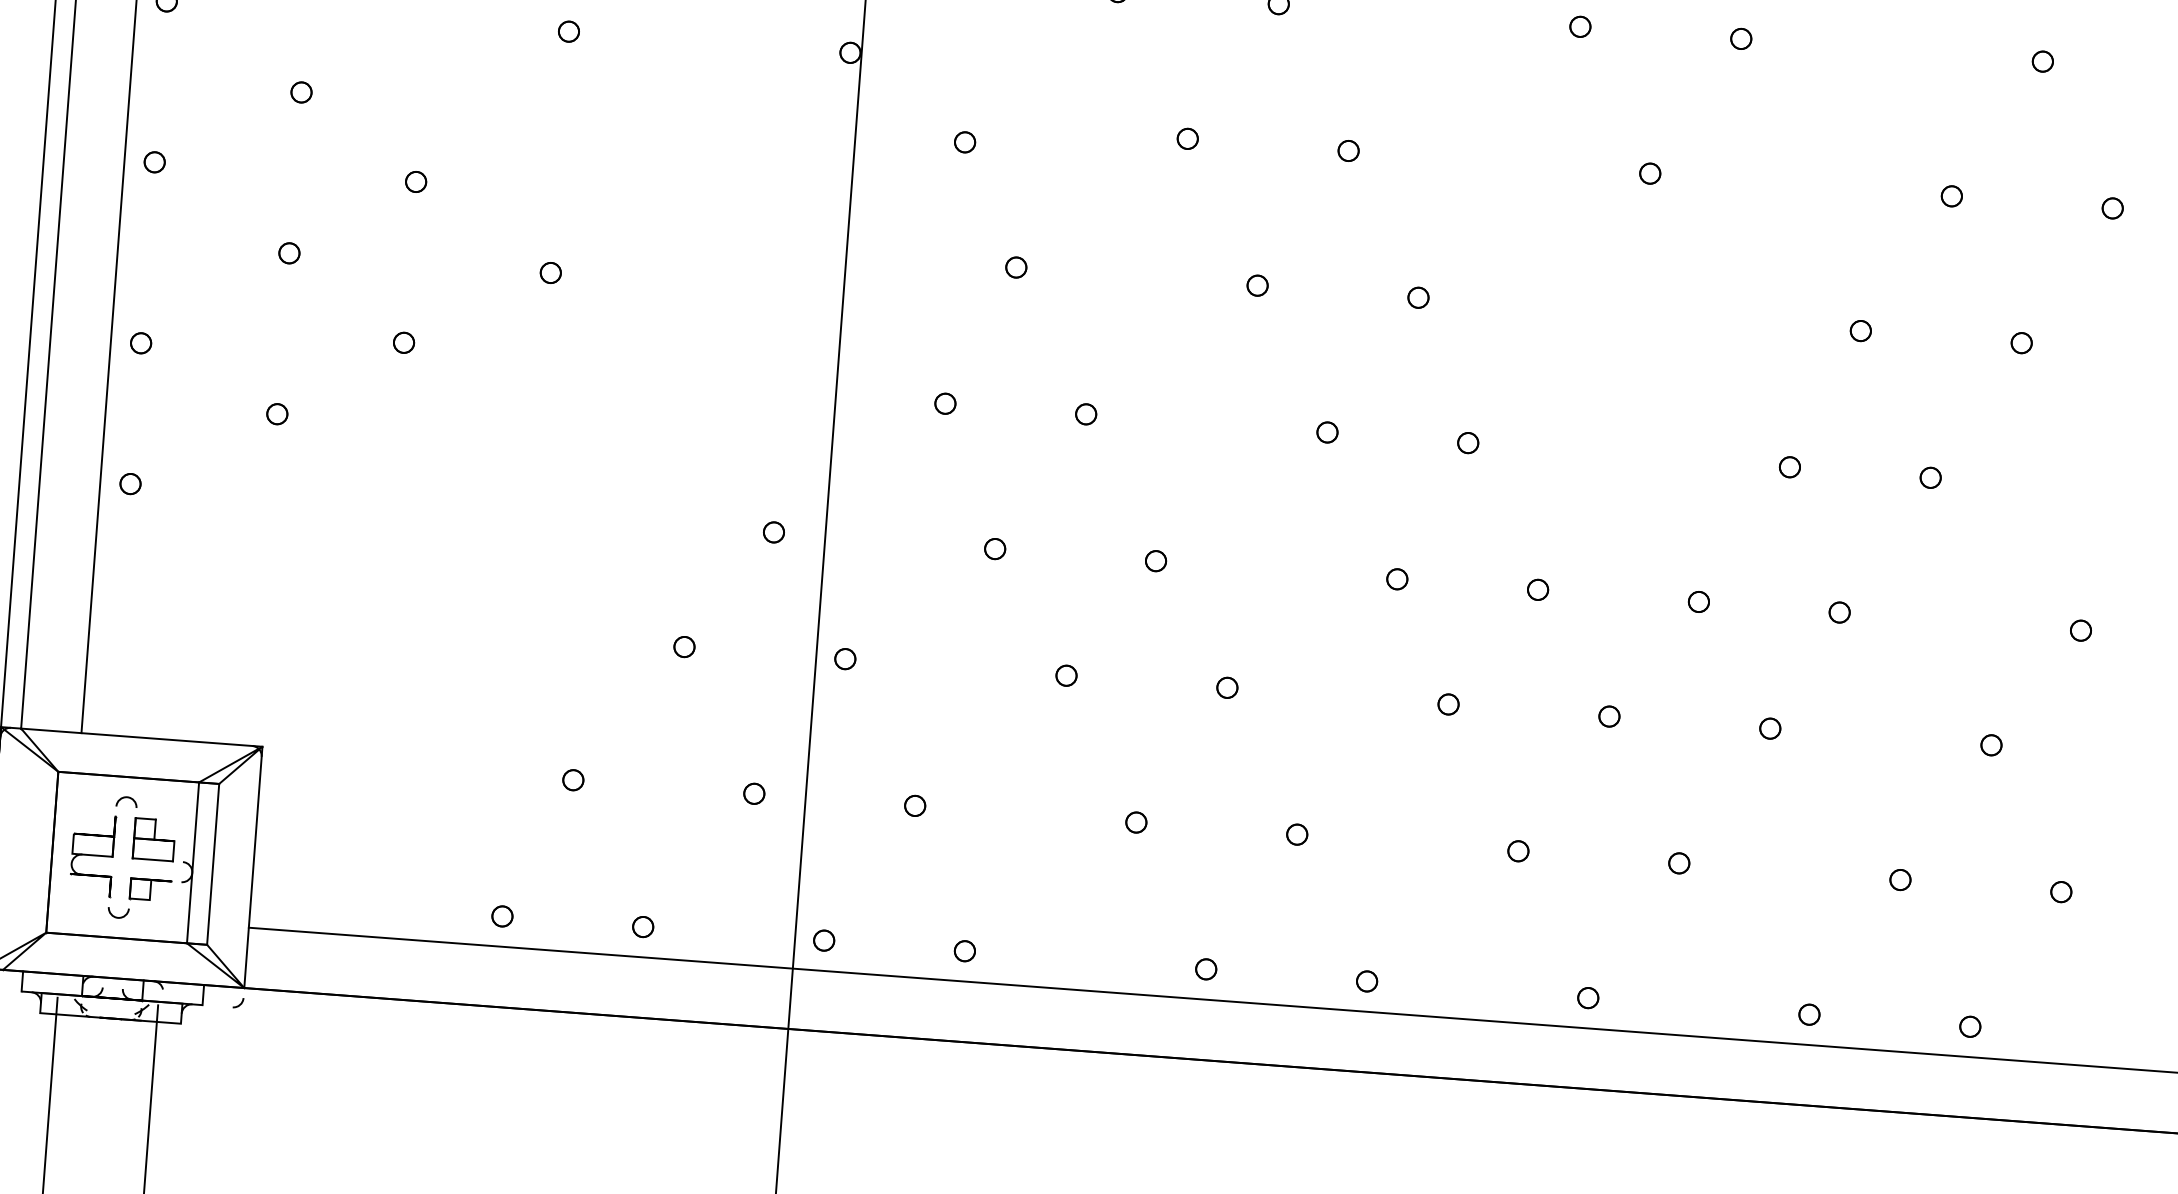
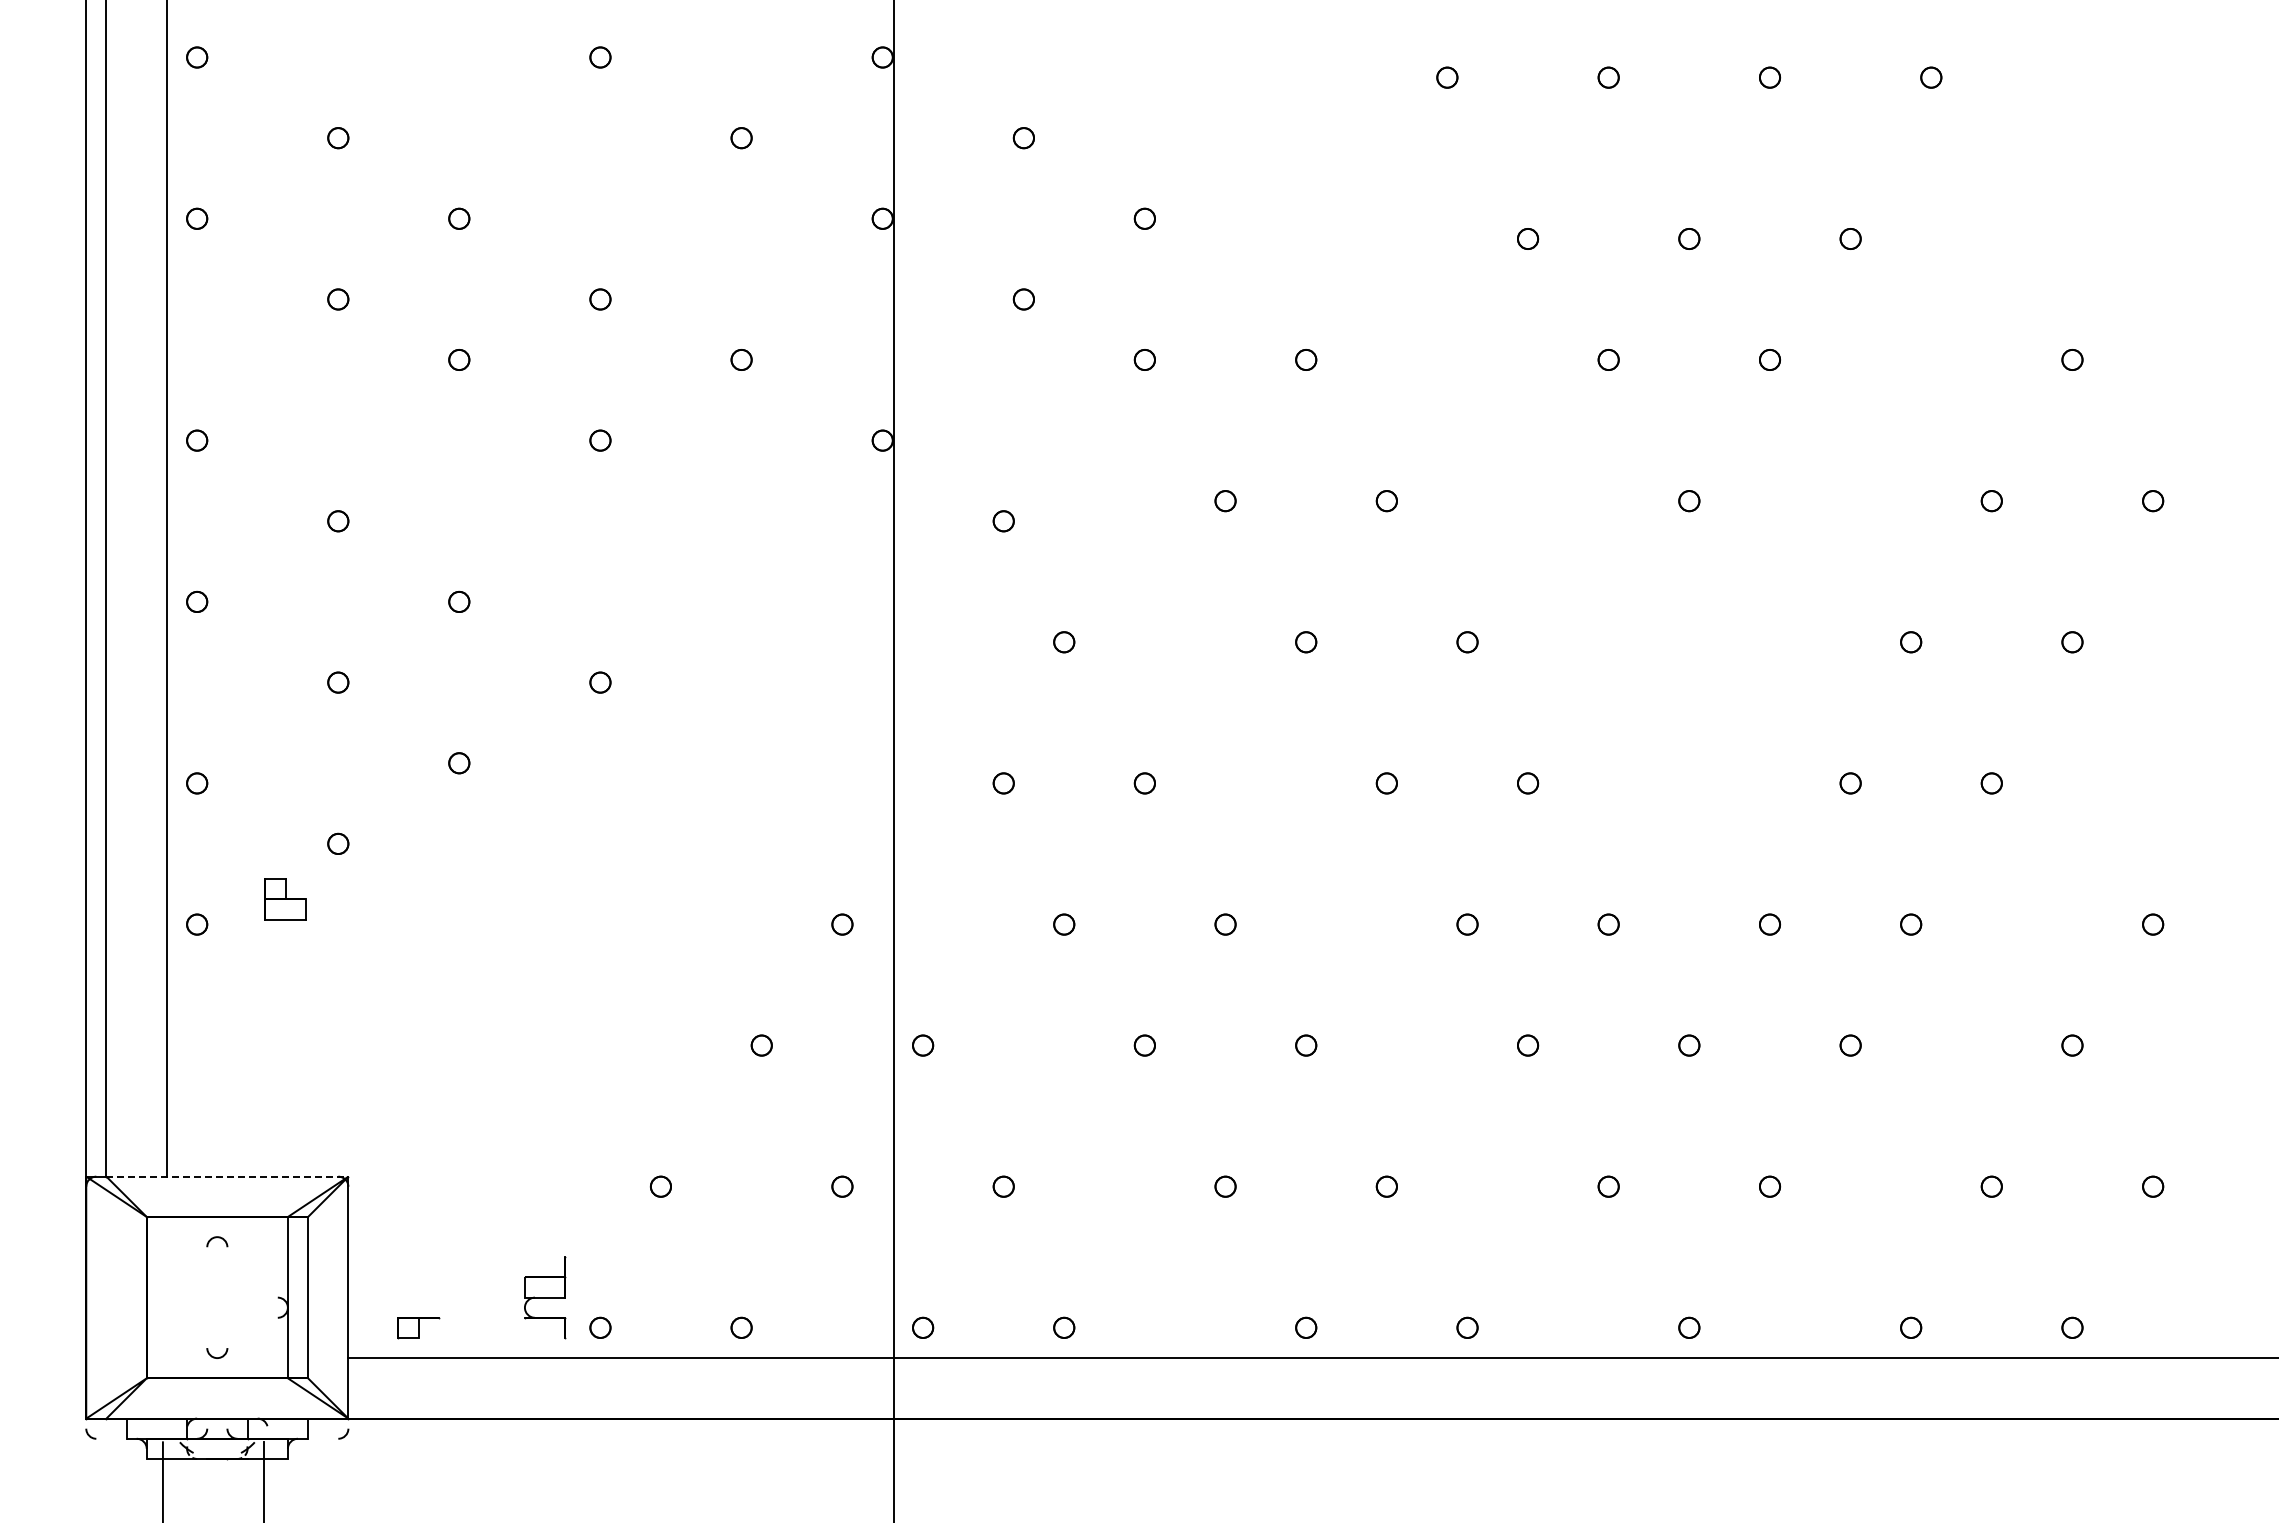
line: (141, 737) -> (227, 1176), solid -> dashed
part: (154, 839) -> (285, 899), moved
part: (92, 855) -> (545, 1297), moved
part: (150, 890) -> (418, 1328), moved

